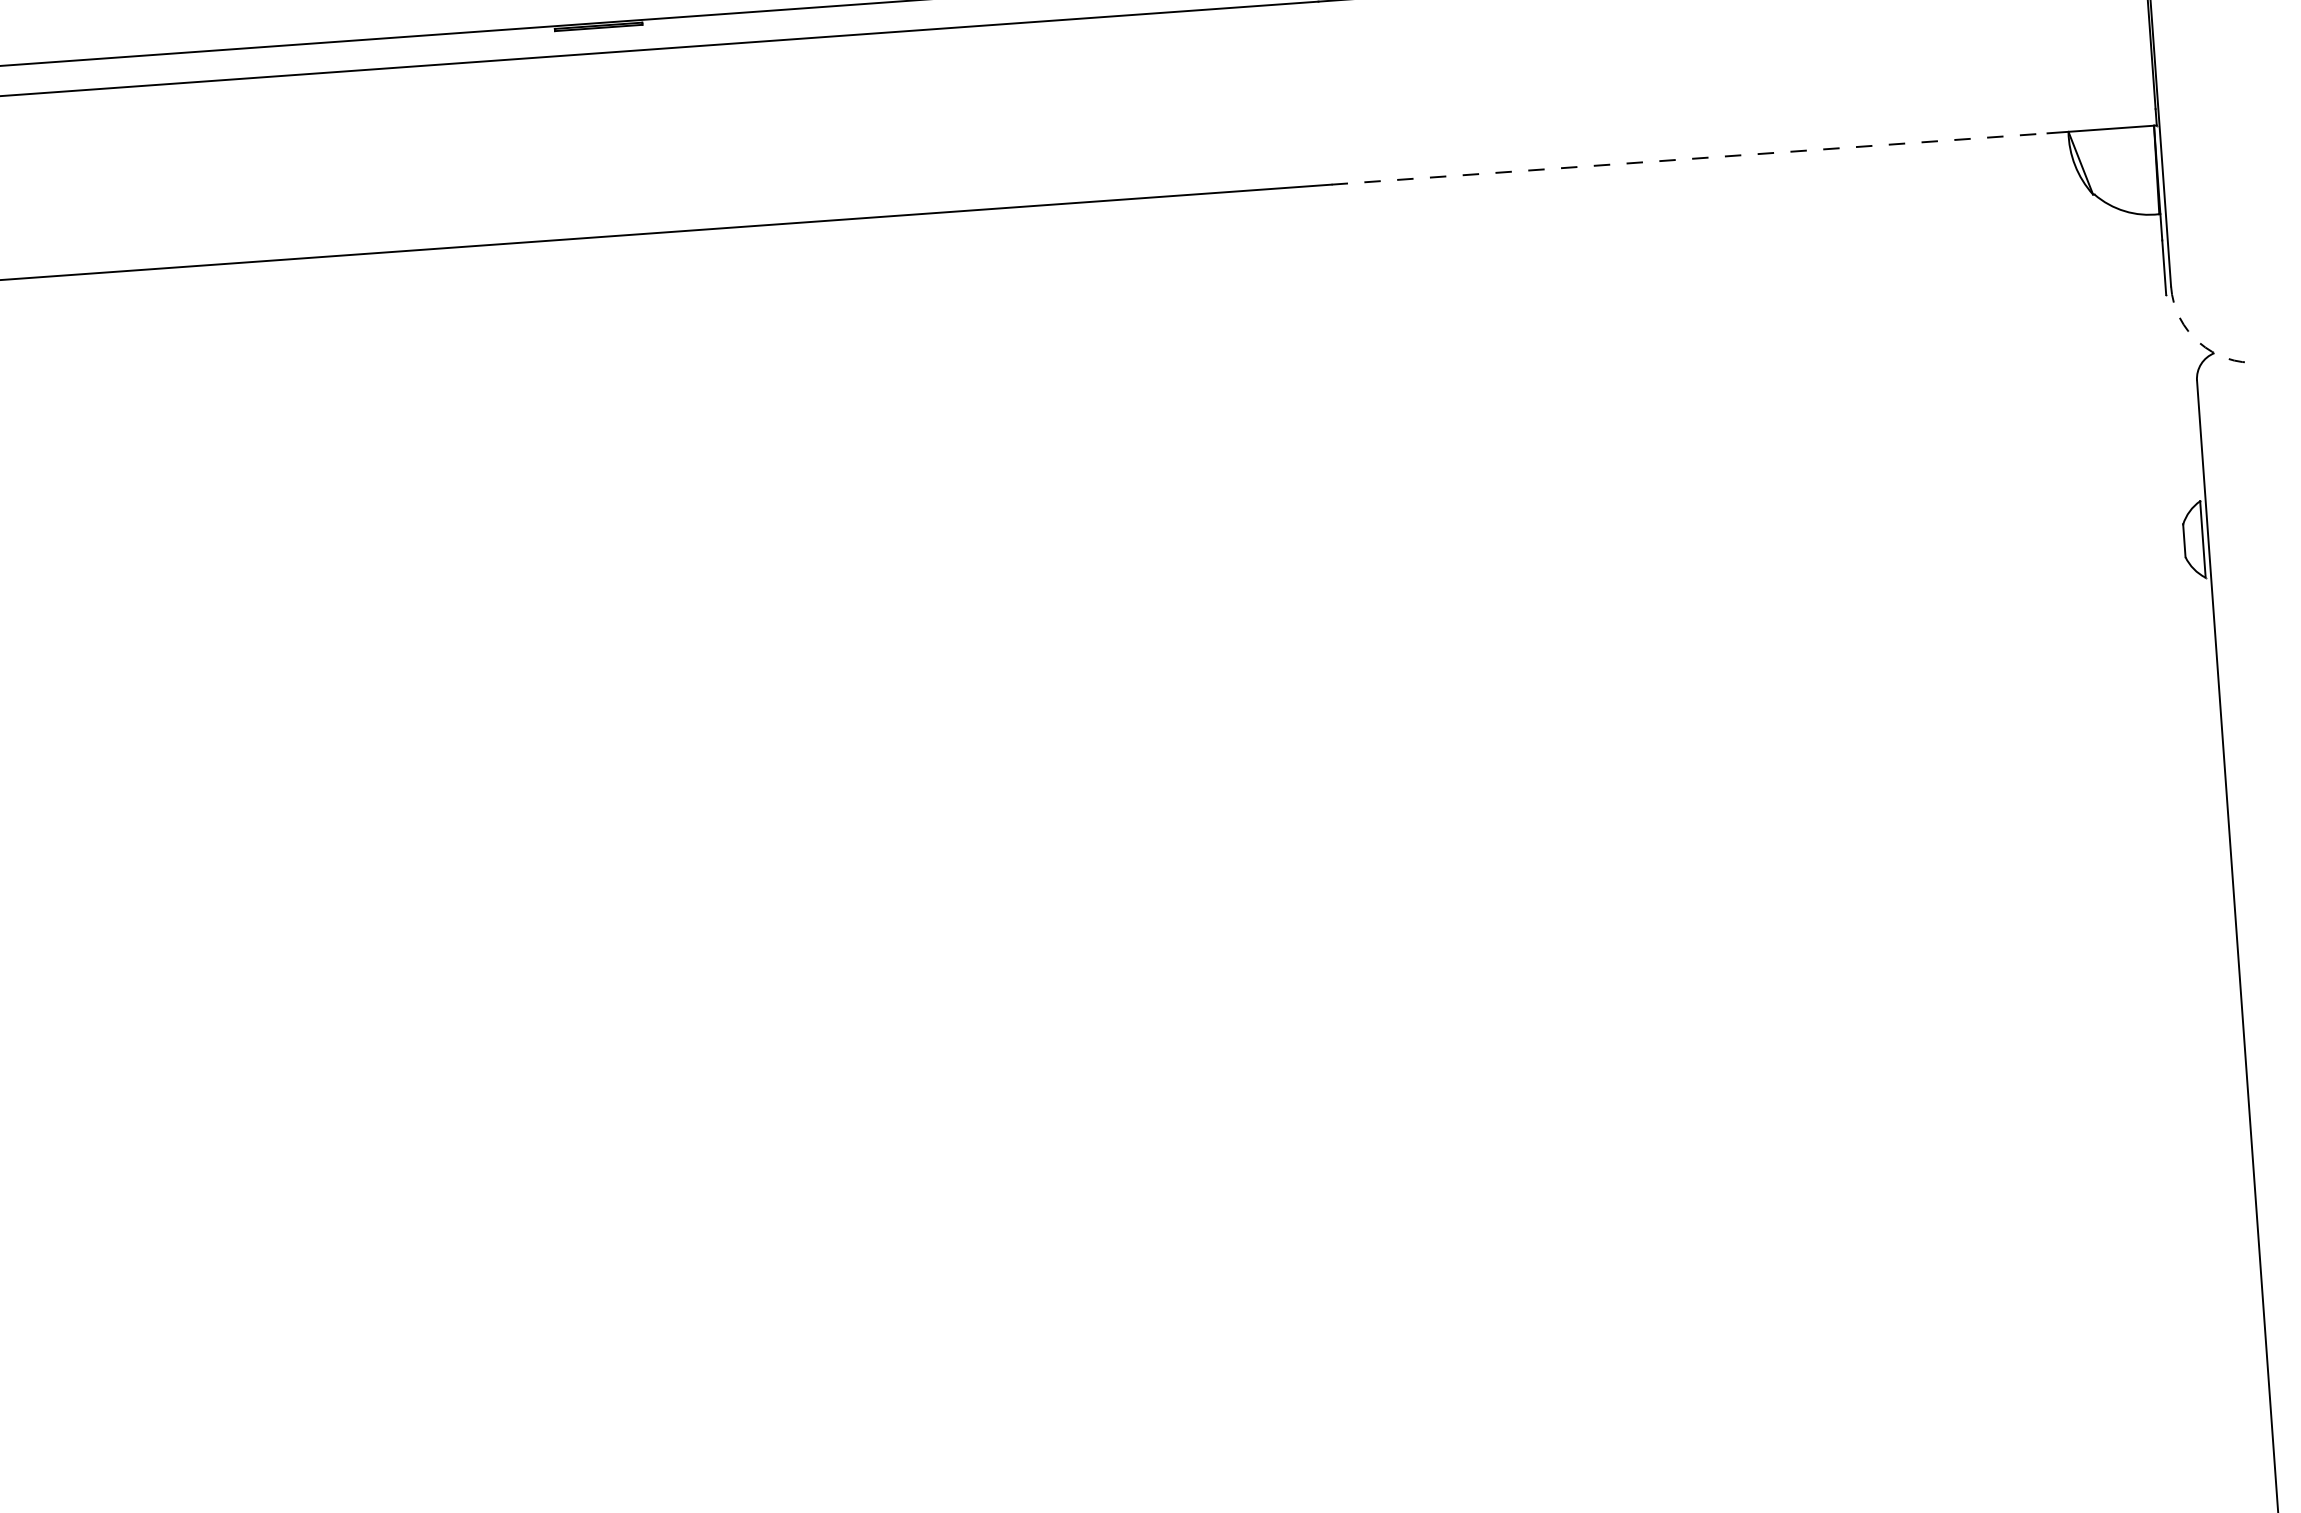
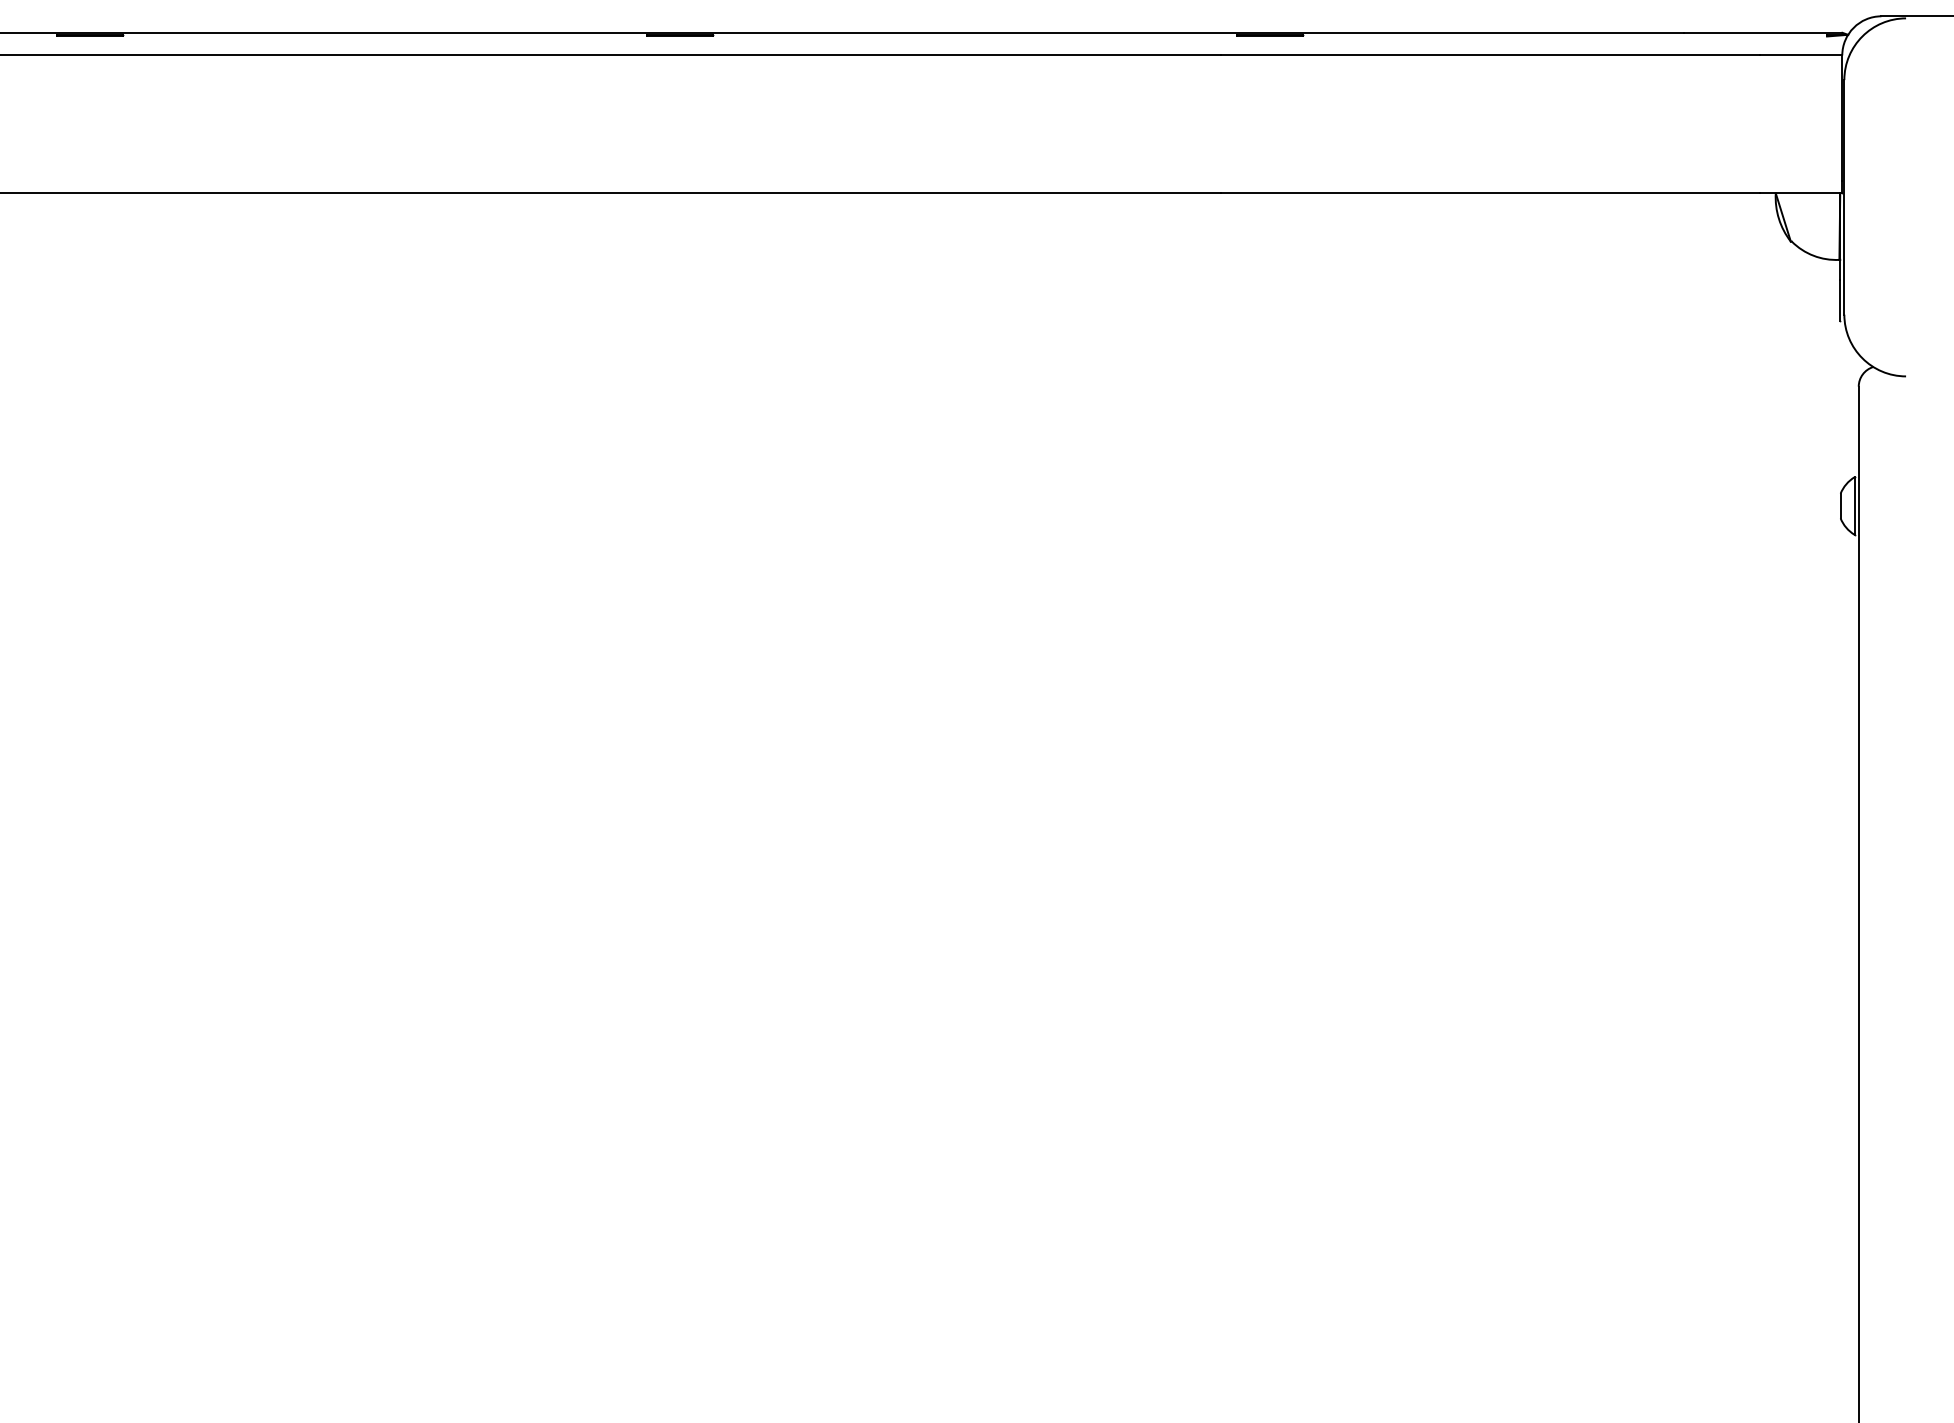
line: (1689, 159) -> (1490, 193), dashed -> solid
arc: (2199, 342) -> (1862, 358), dashed -> solid

